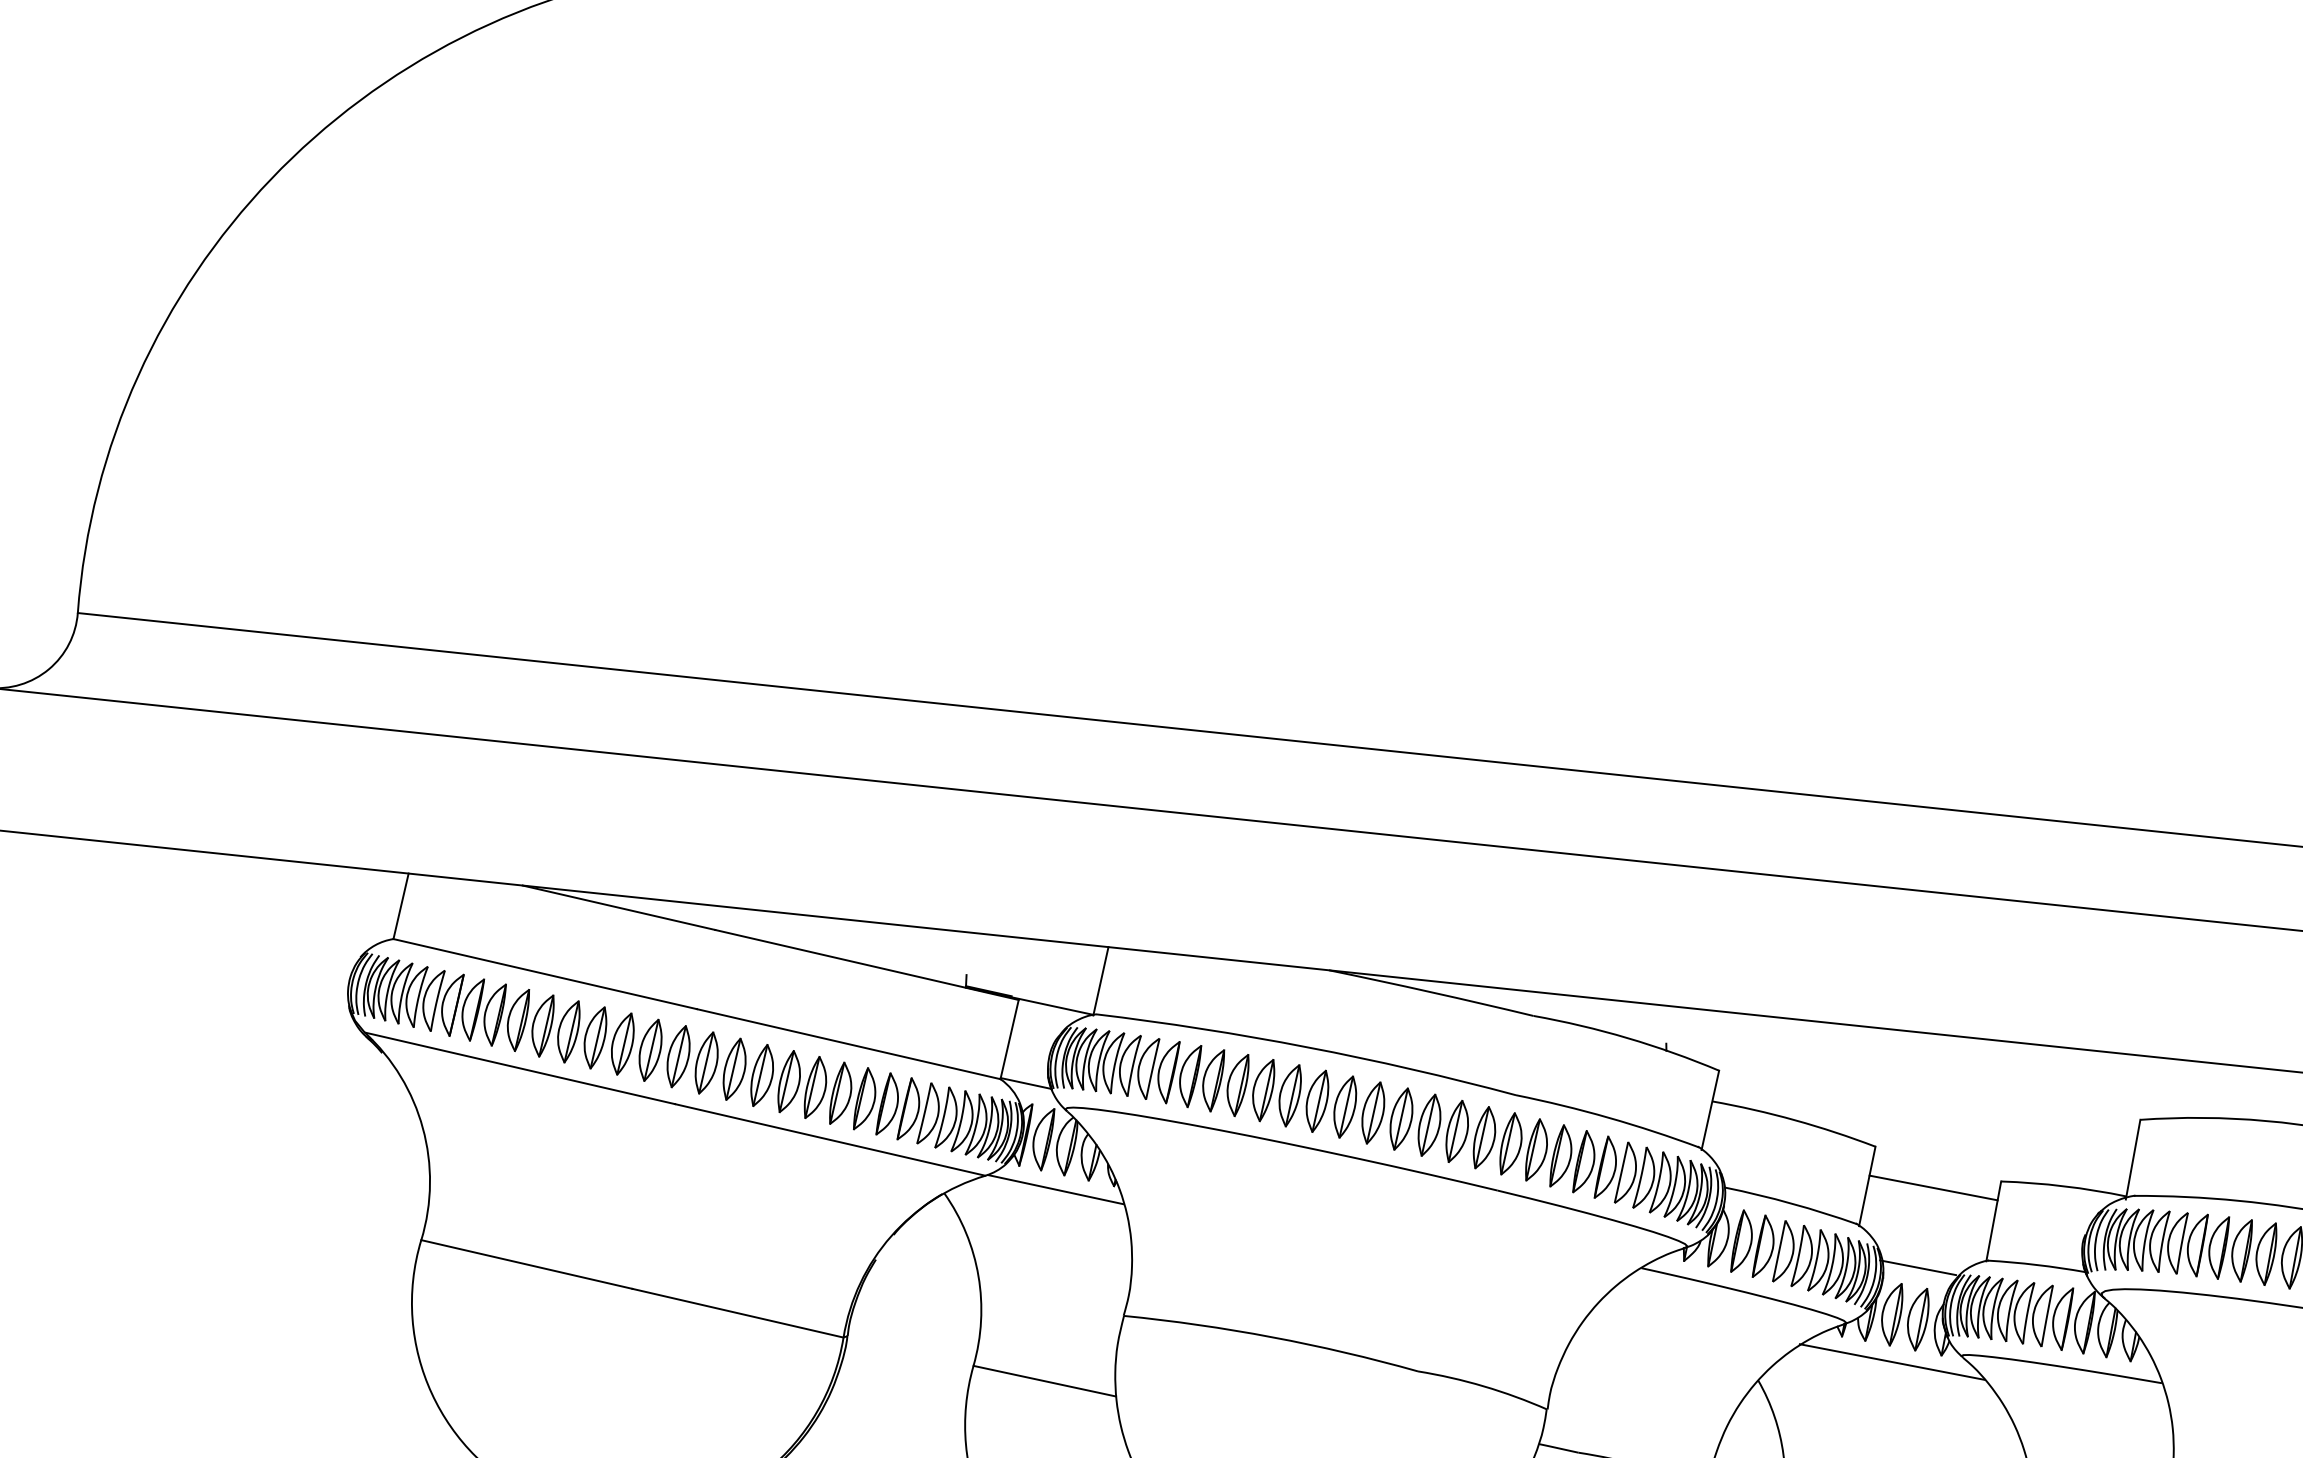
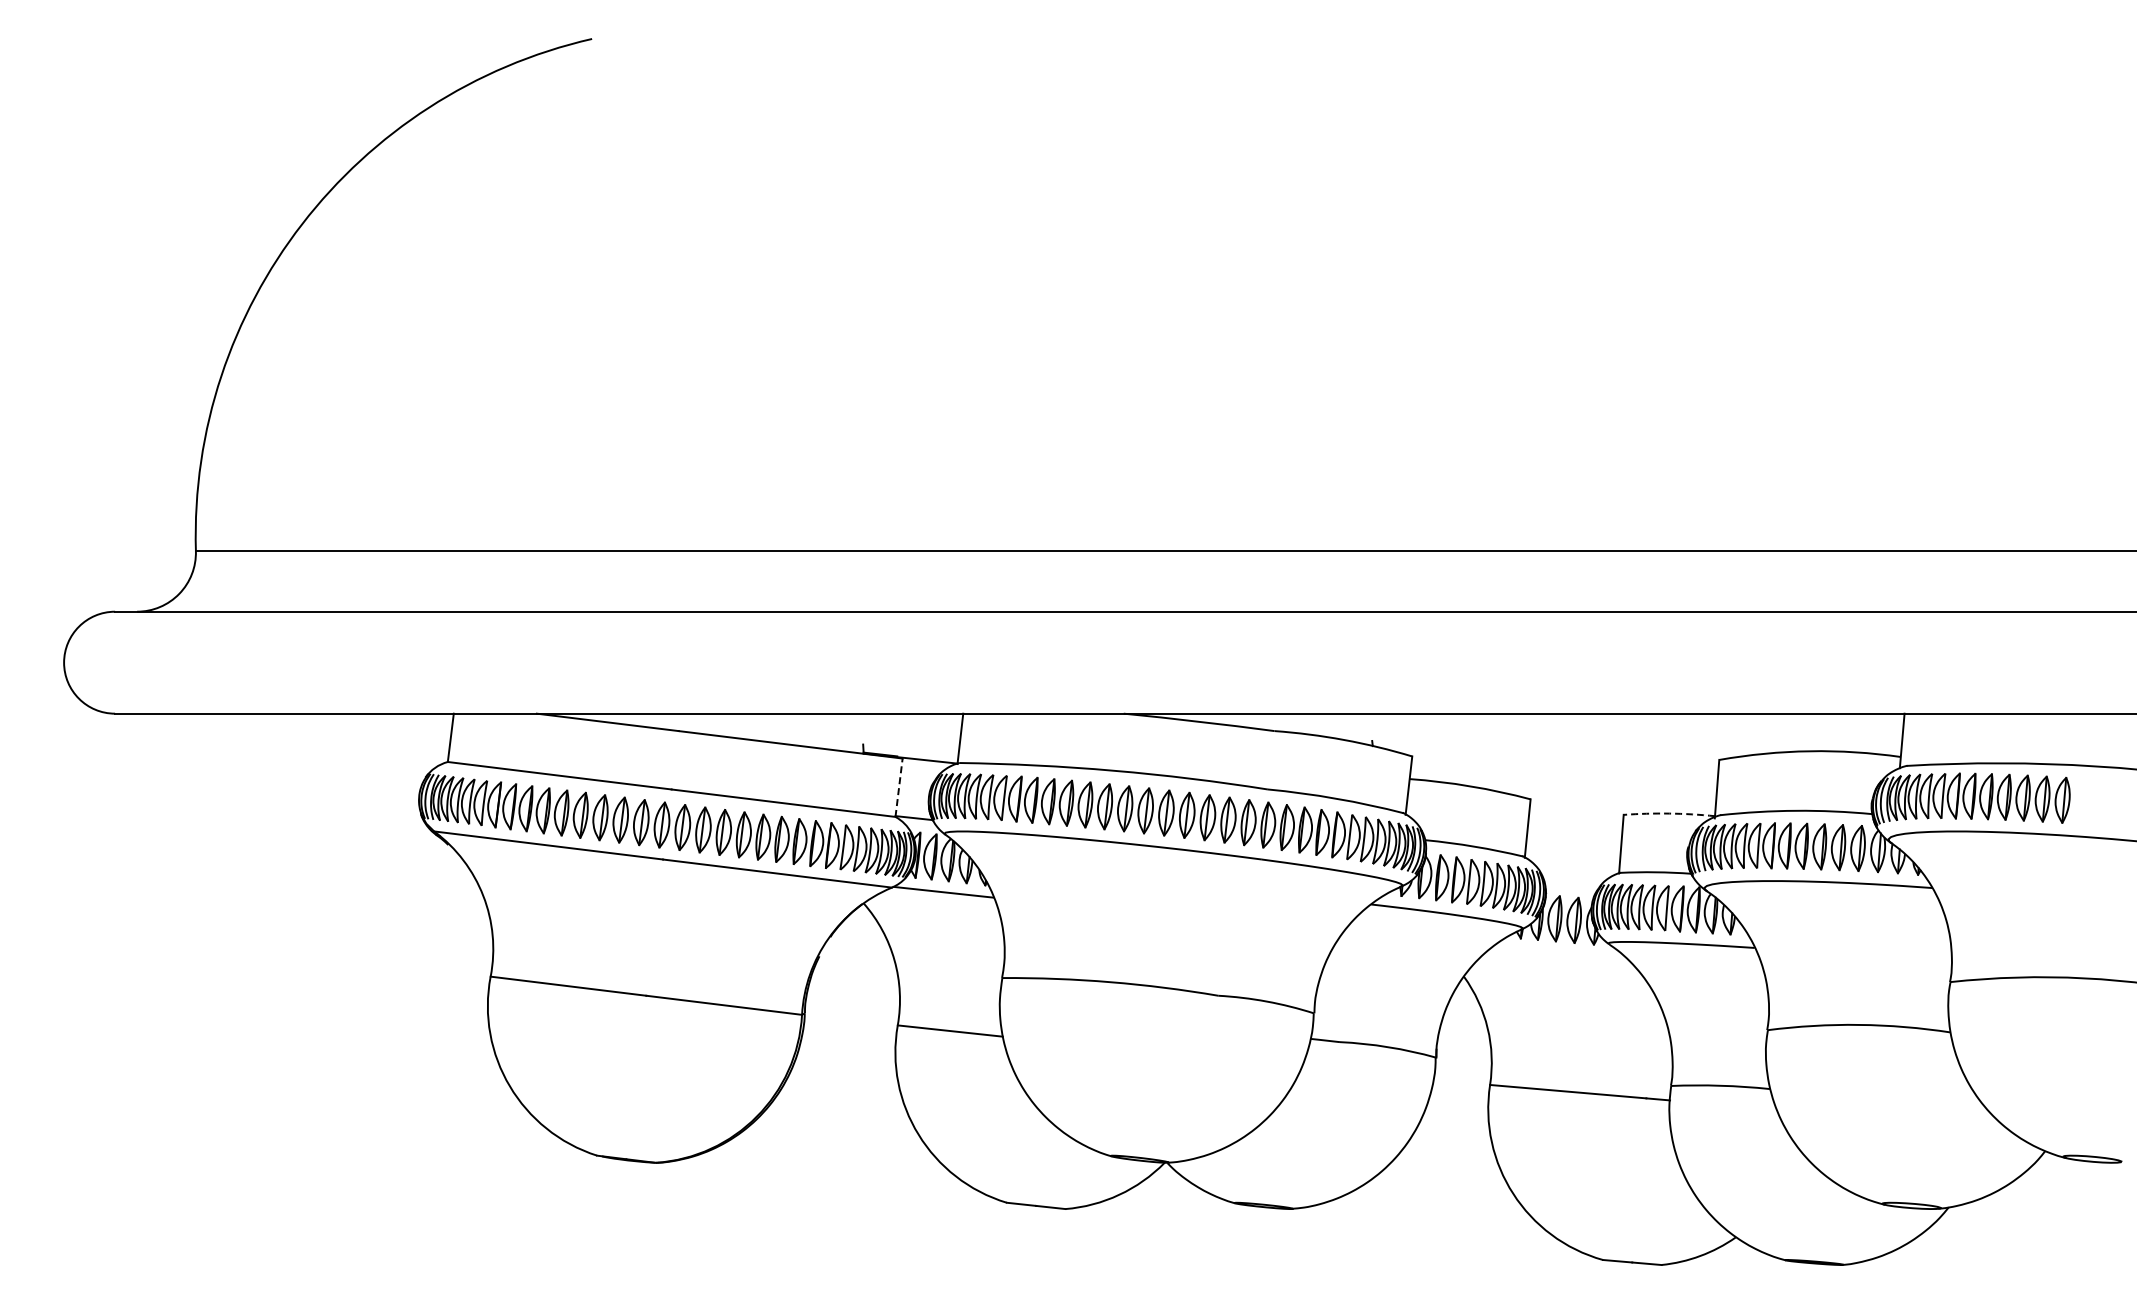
line: (1010, 1039) -> (899, 787), solid -> dashed
arc: (2064, 1186) -> (1669, 813), solid -> dashed
line: (1933, 1187) -> (1575, 824), removed
line: (1918, 1266) -> (1570, 882), removed
line: (1893, 1361) -> (1559, 952), removed

